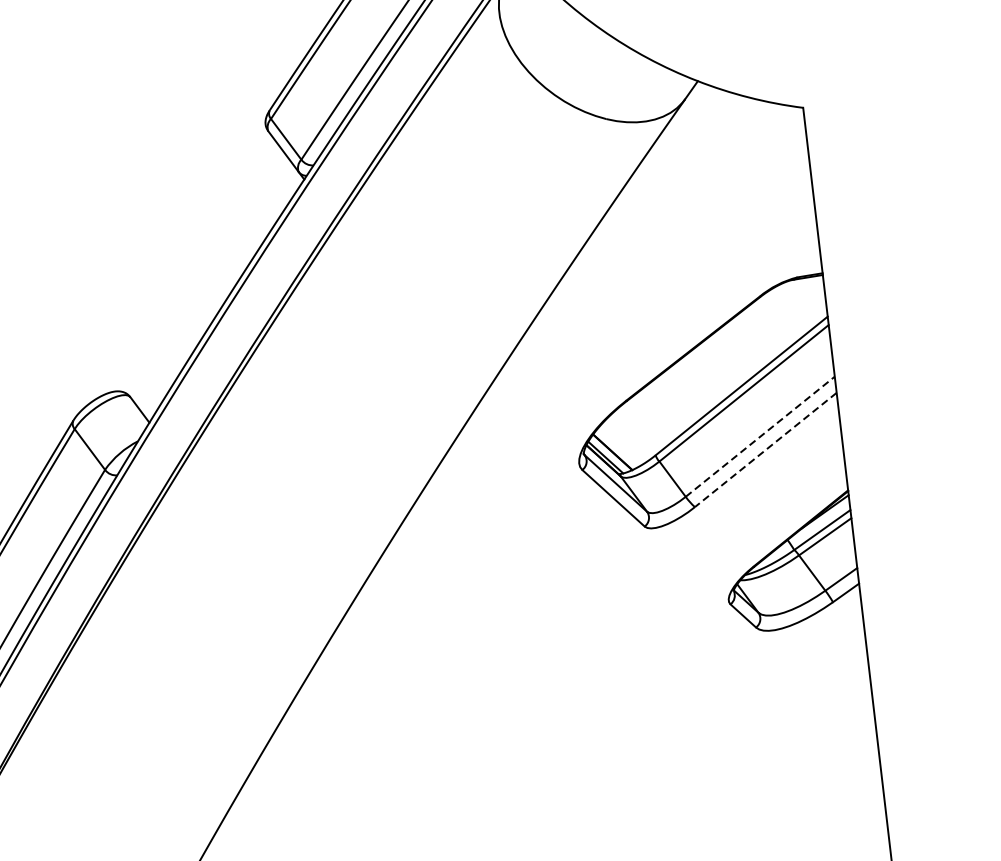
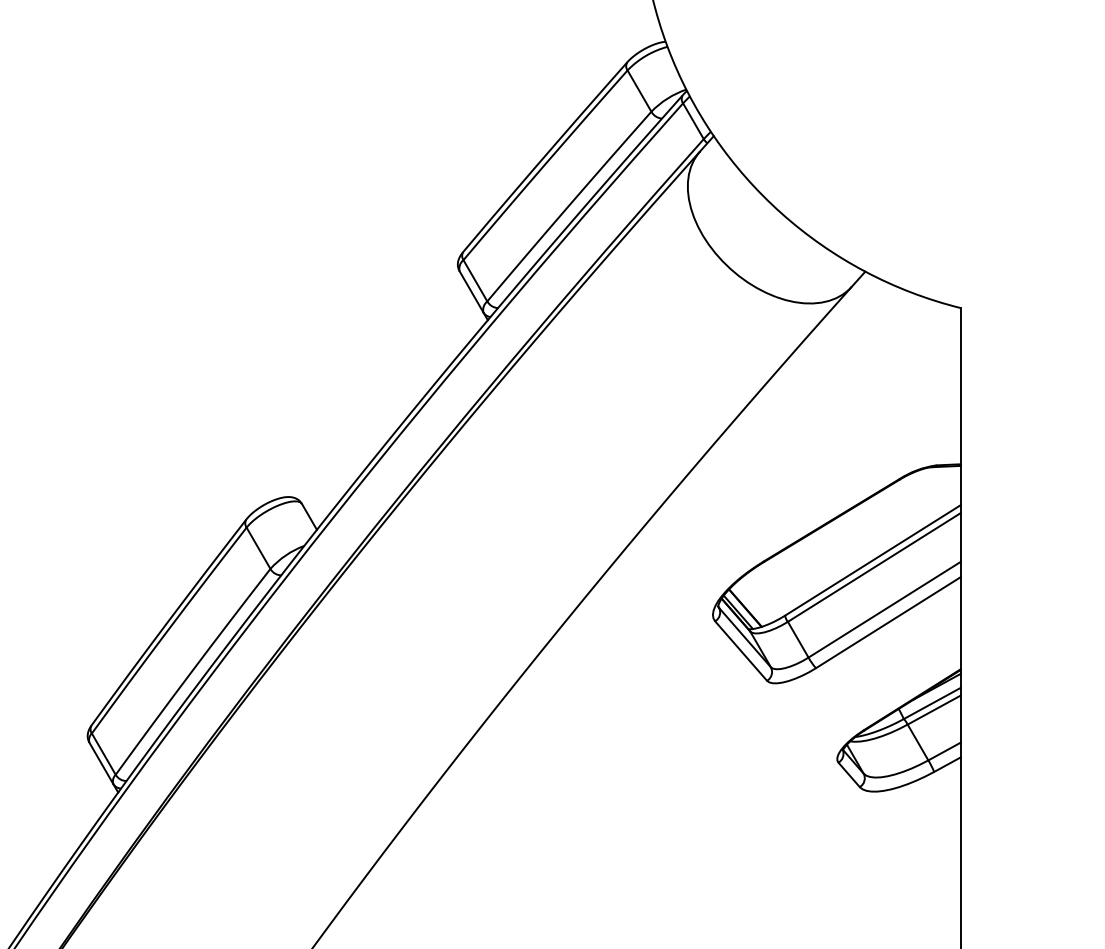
line: (760, 436) -> (884, 609), dashed -> solid
line: (764, 449) -> (887, 622), dashed -> solid

